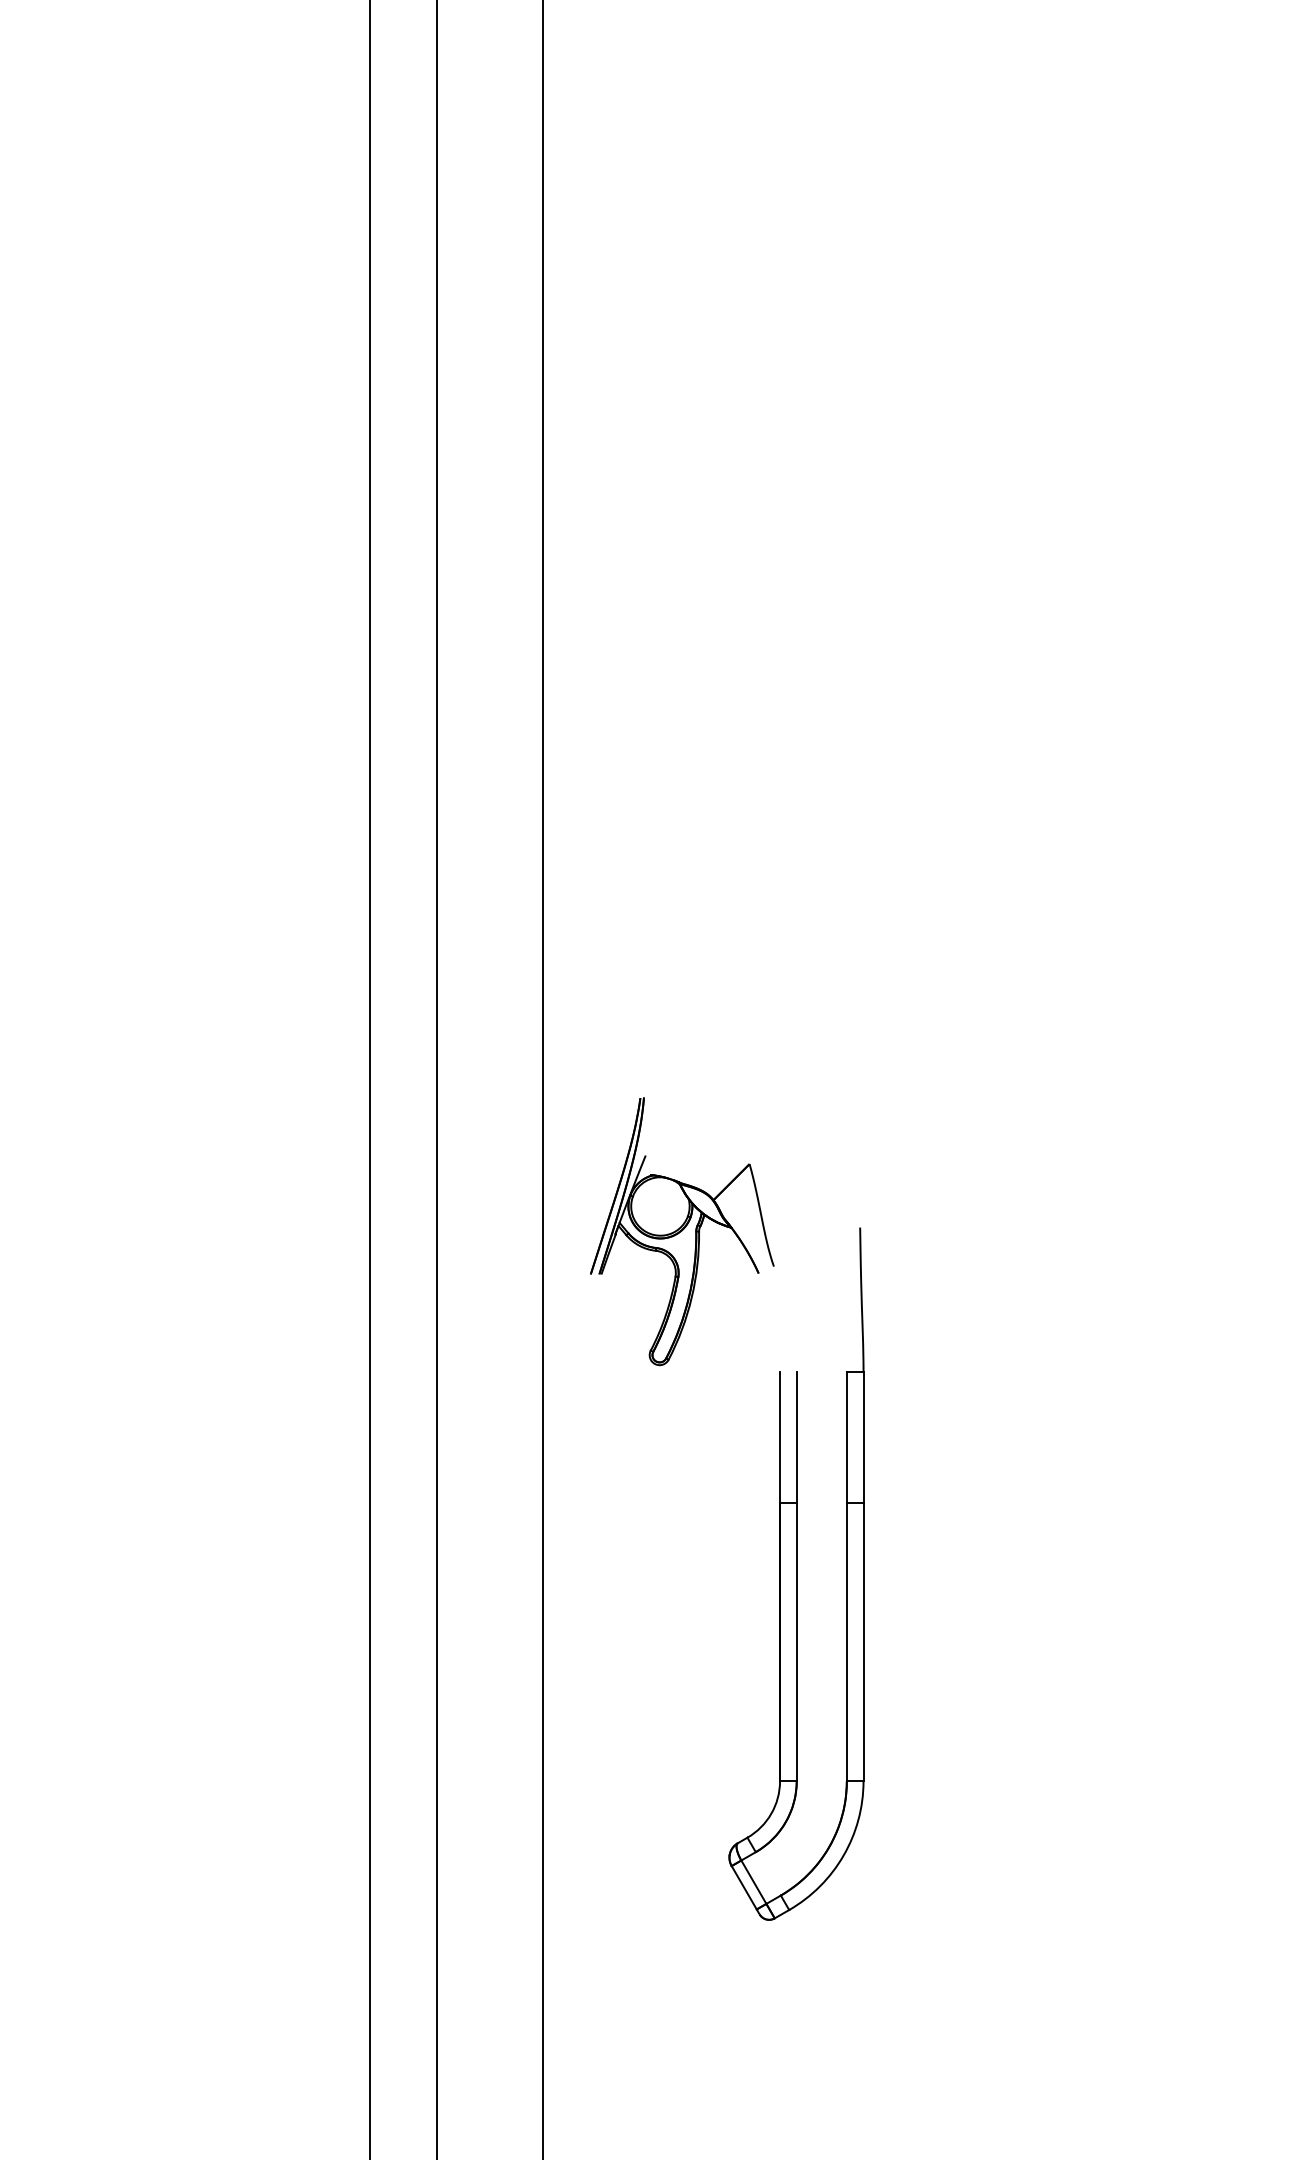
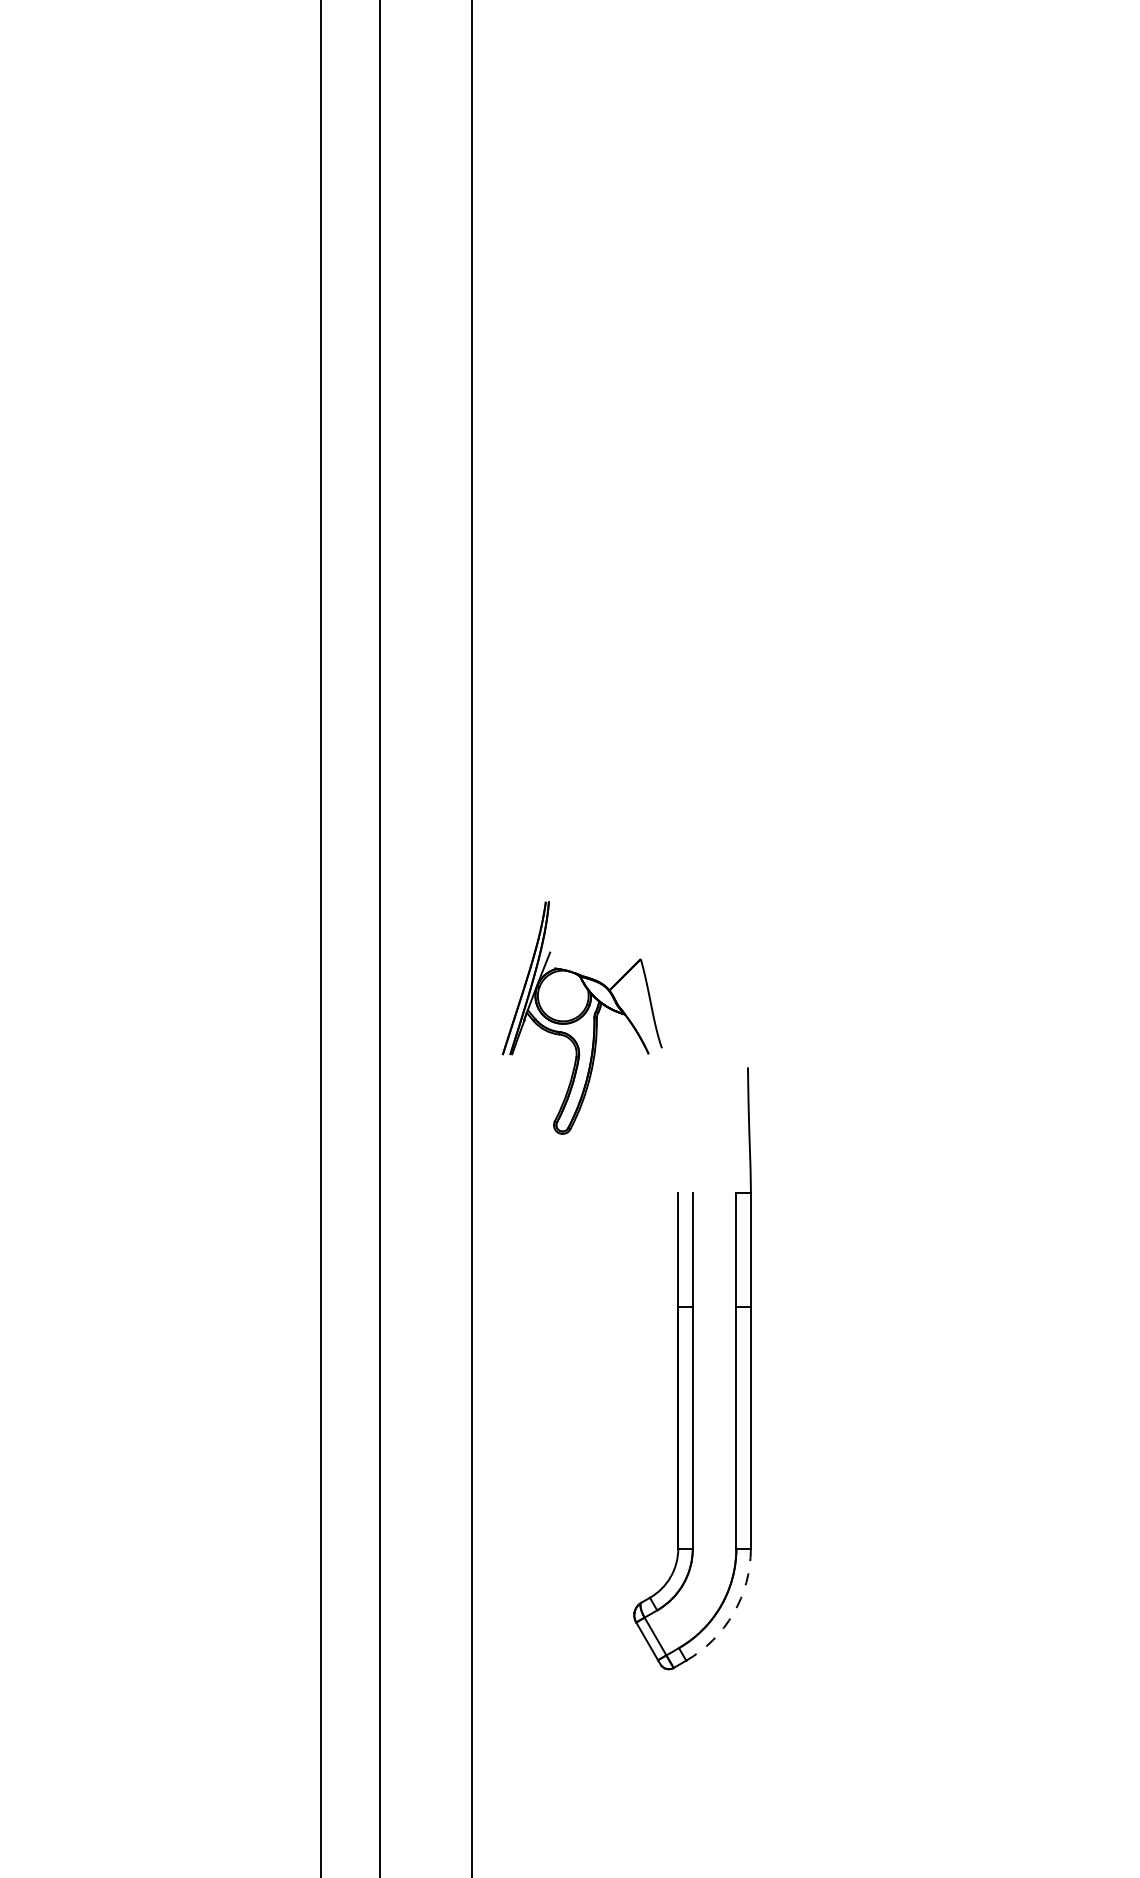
part: (682, 1231) -> (582, 1017), moved
arc: (843, 1855) -> (733, 1613), solid -> dashed

